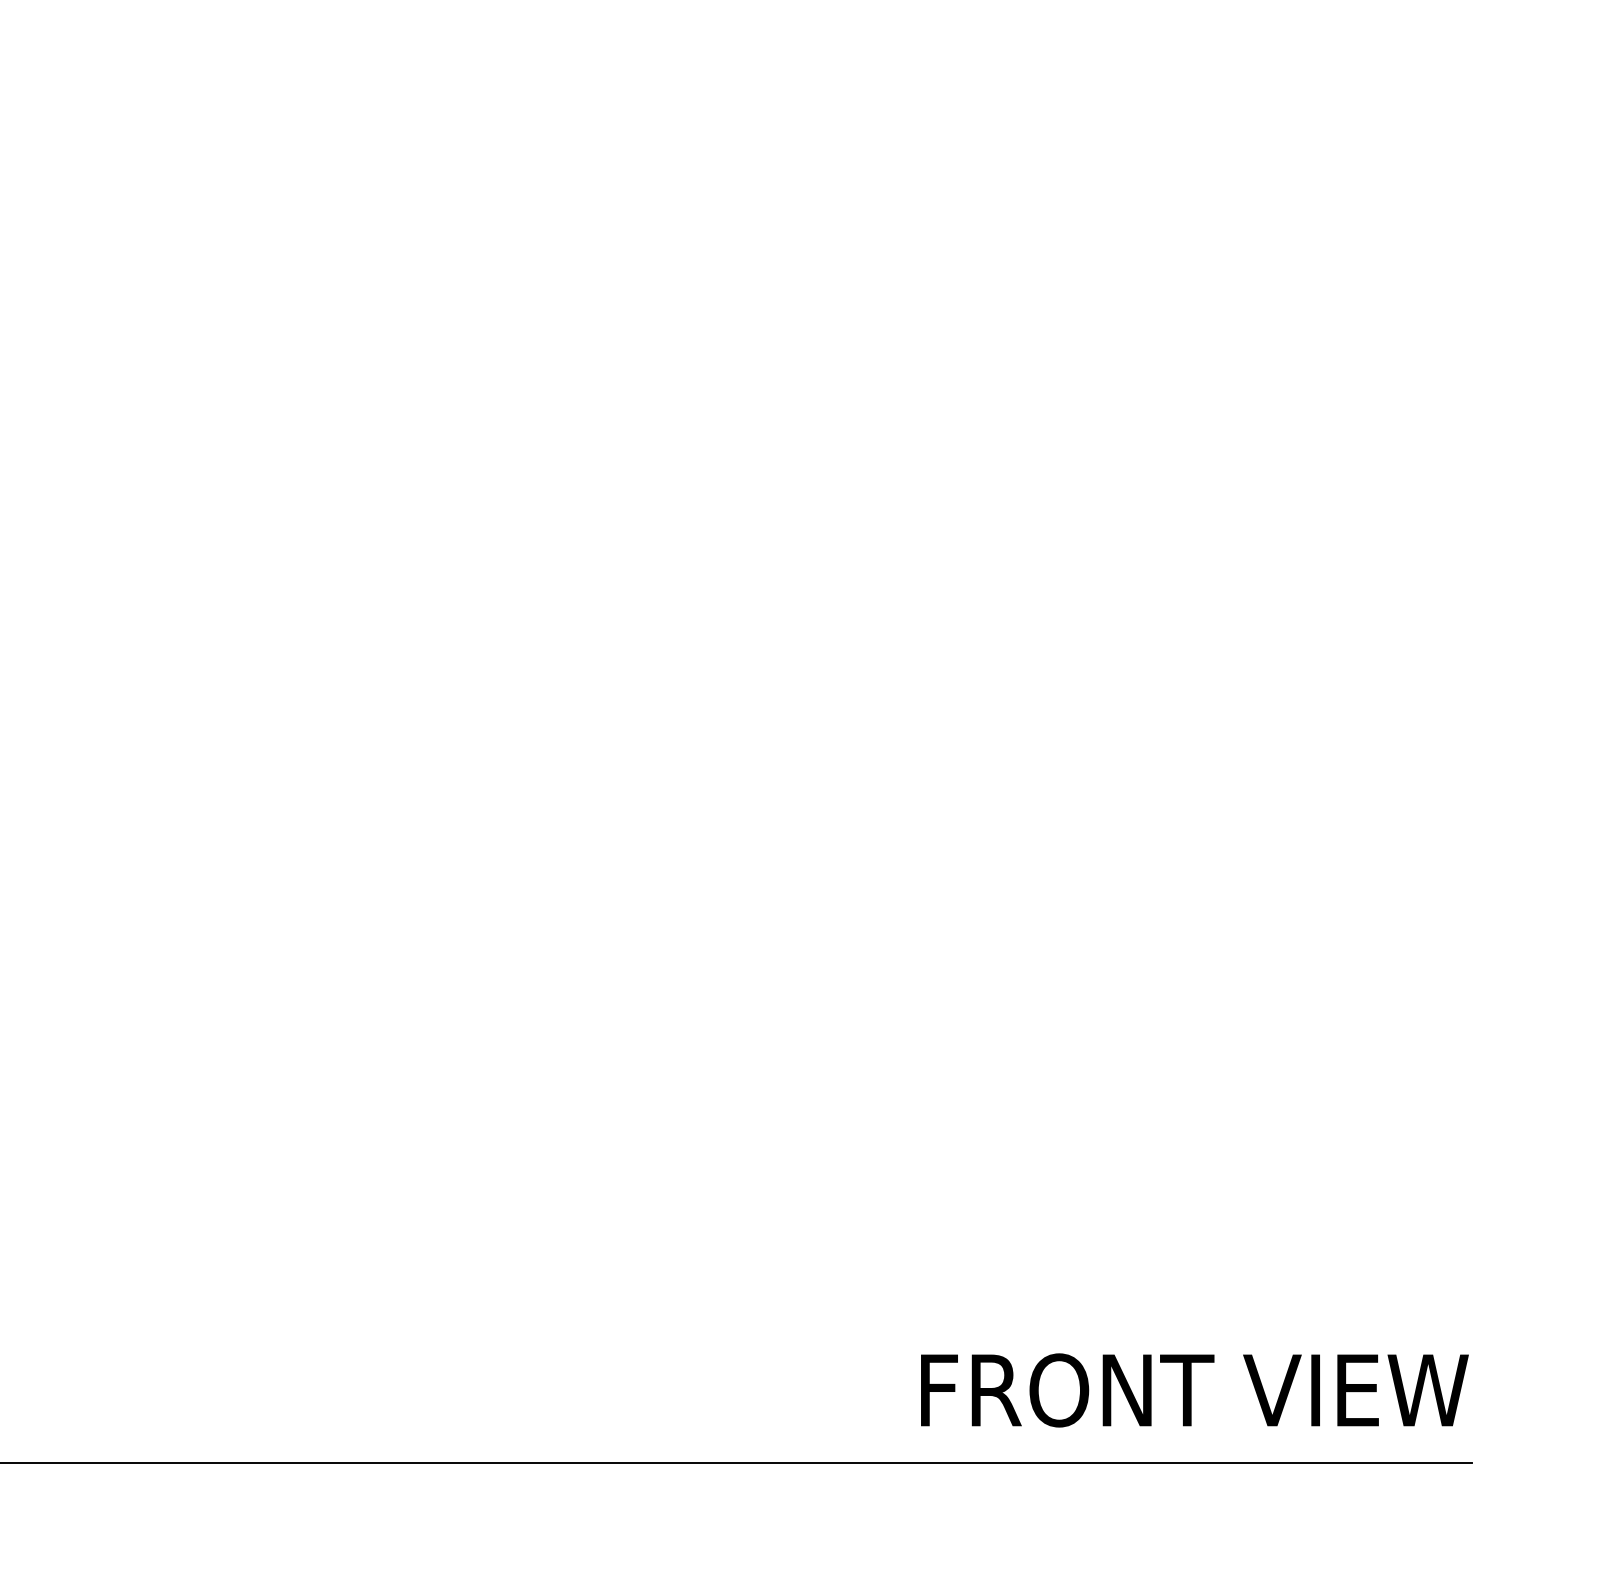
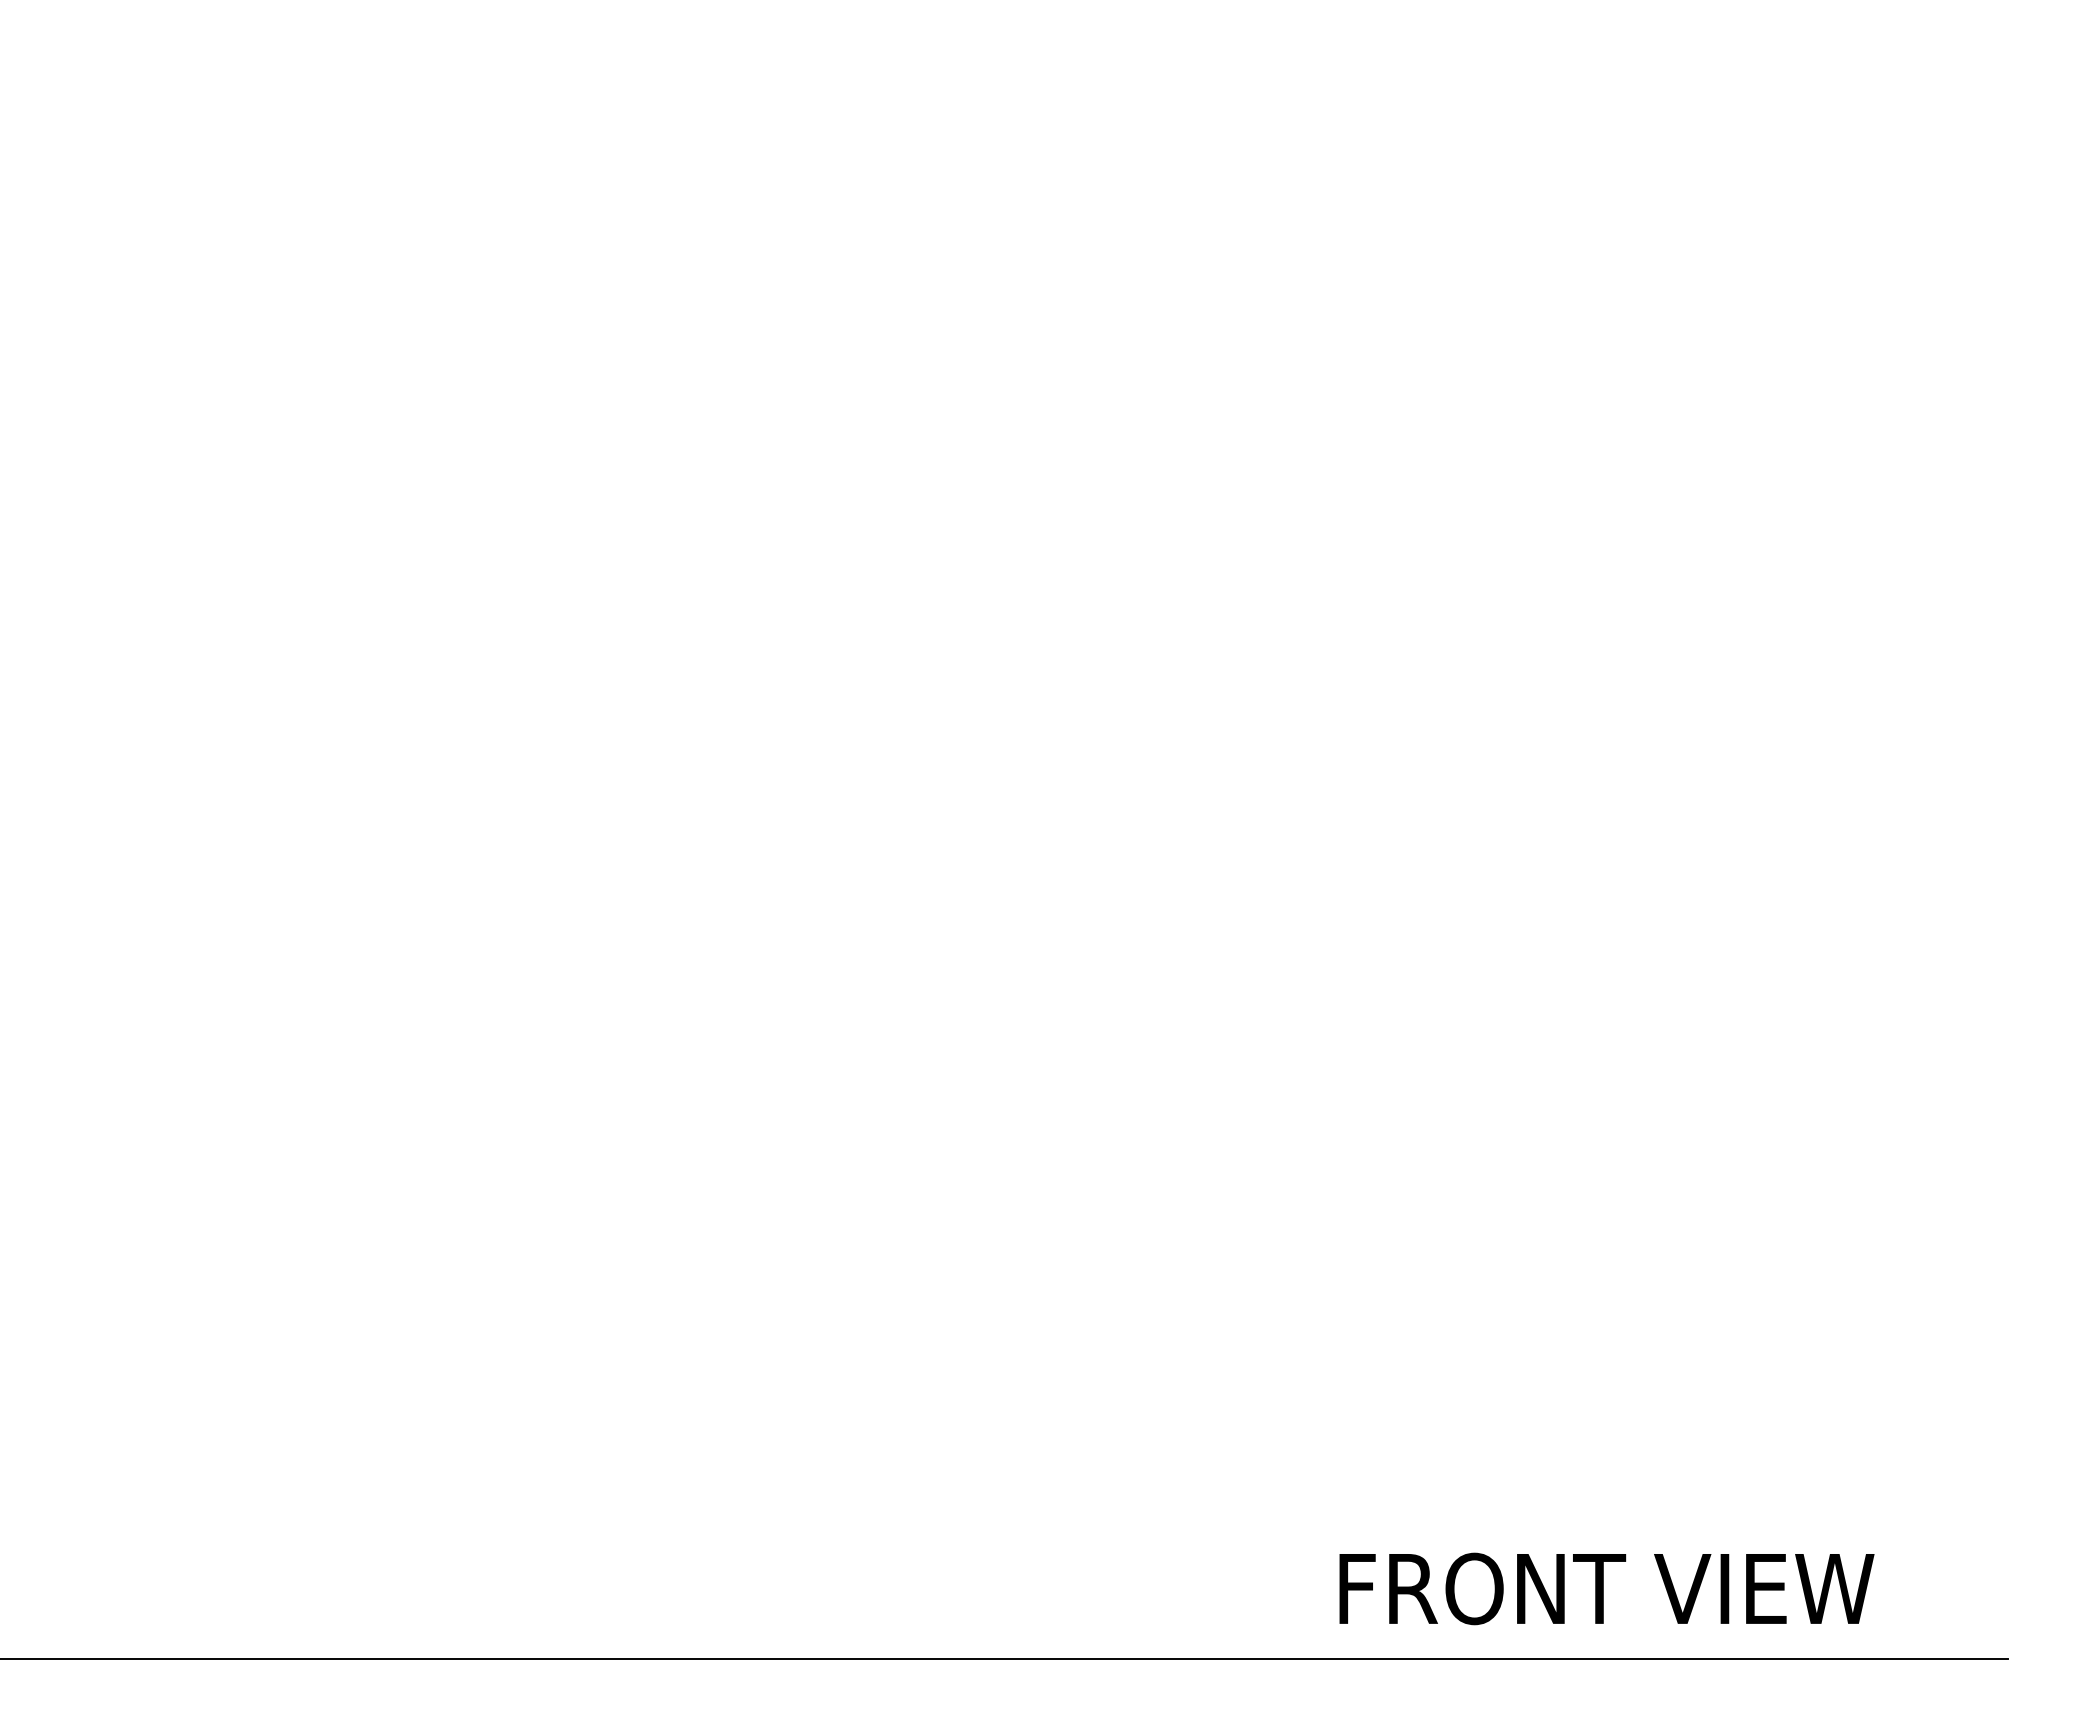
text: (1194, 1389) -> (1606, 1588), moved

